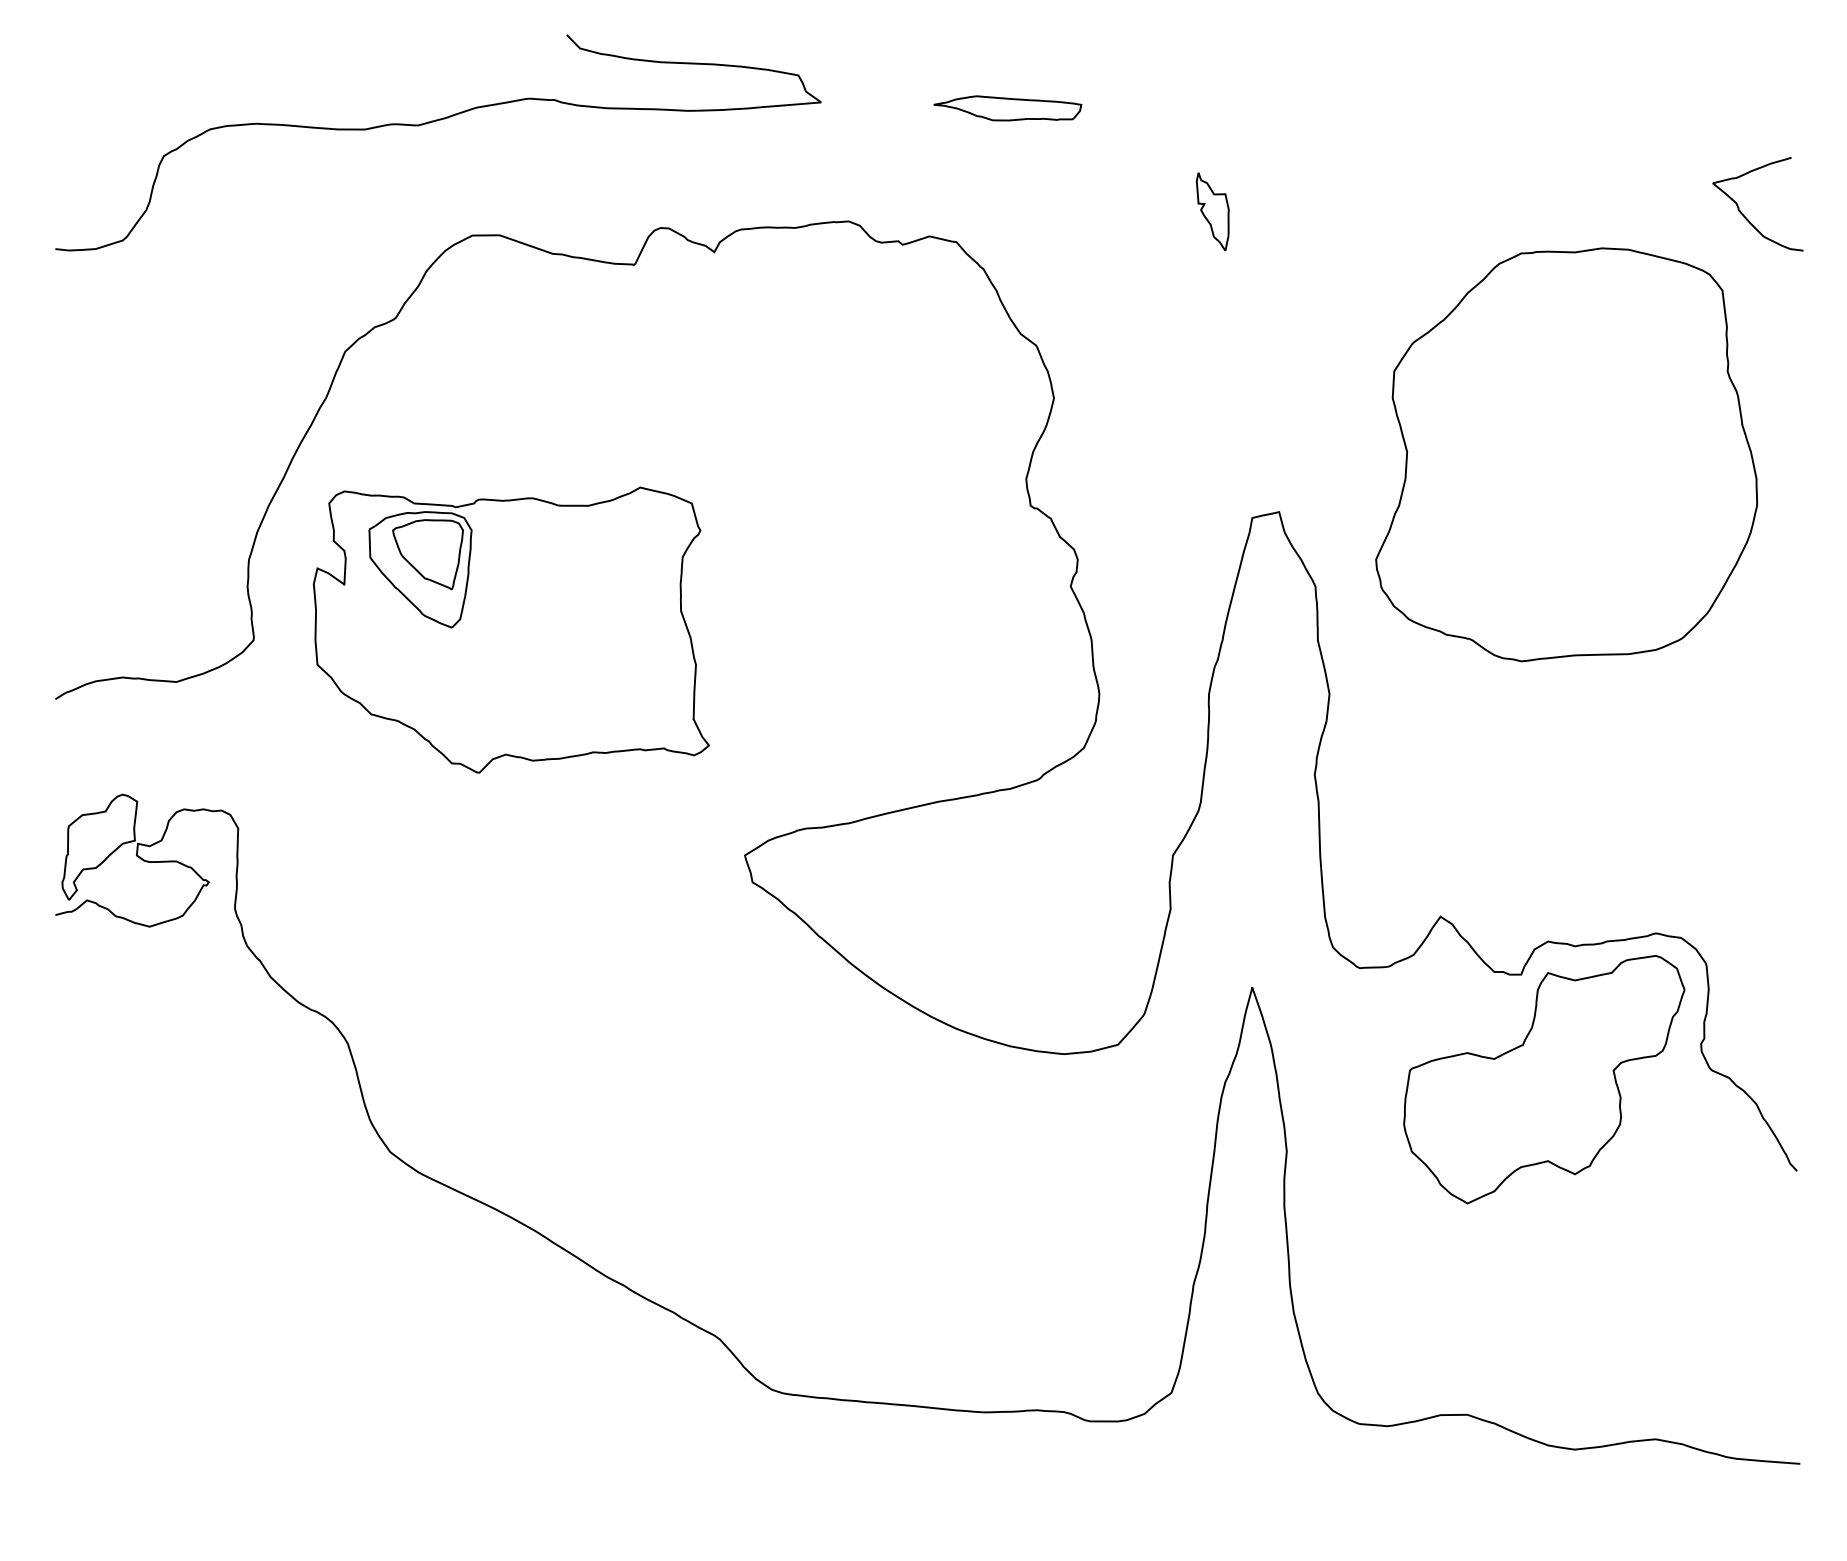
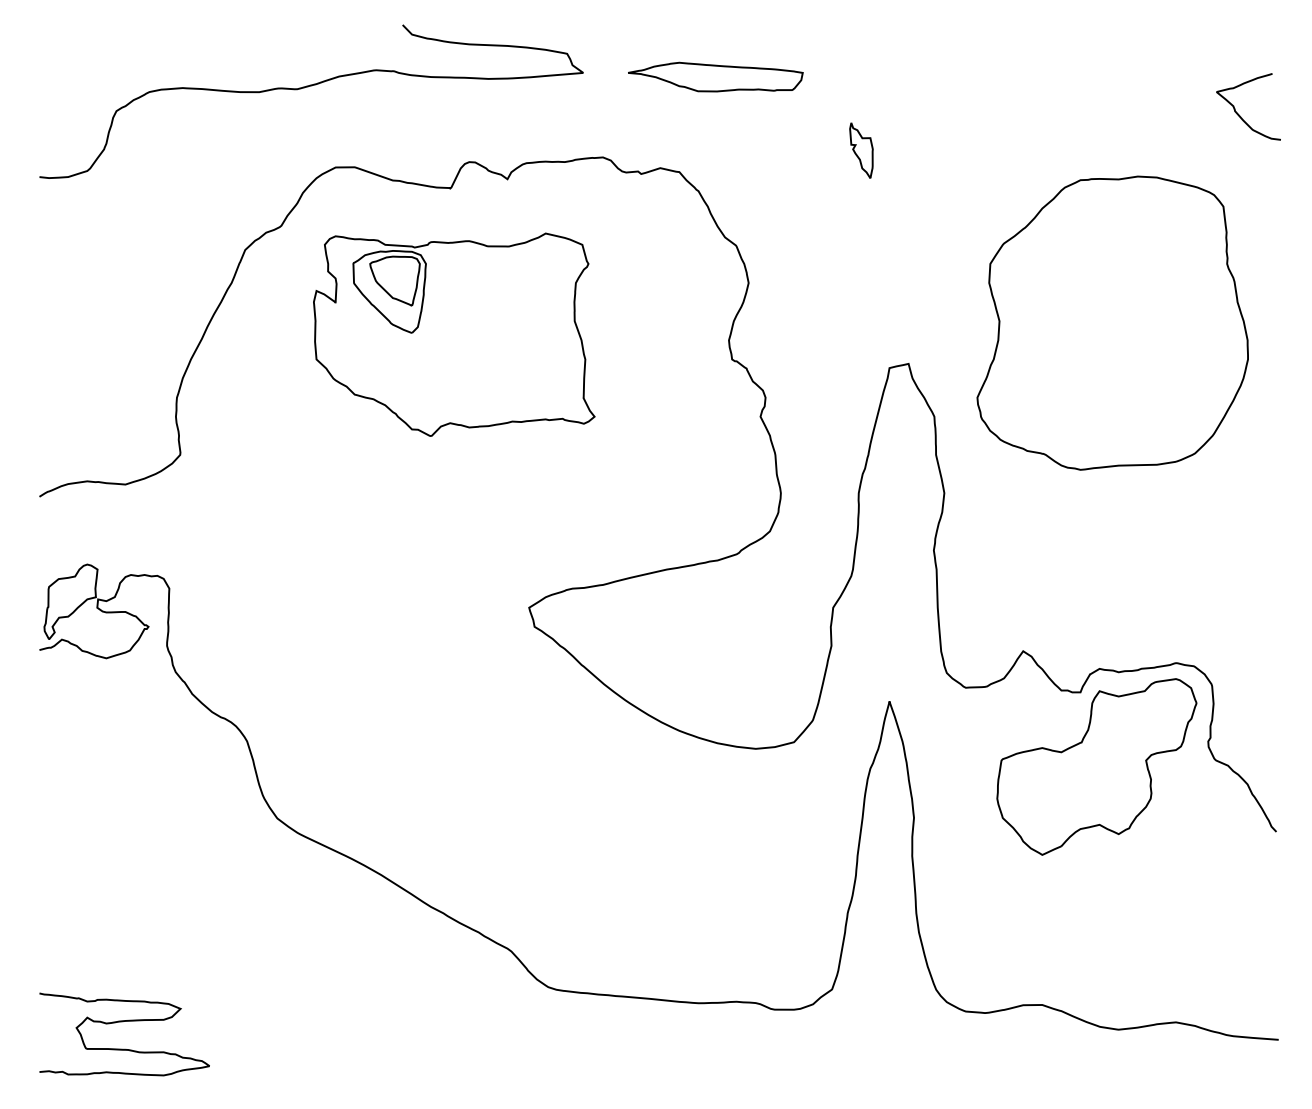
part: (1007, 108) -> (715, 77), size x1.67
curve: (1745, 216) -> (1239, 115), moved
part: (511, 629) -> (454, 334), moved
curve: (175, 1438) -> (124, 1021), added

